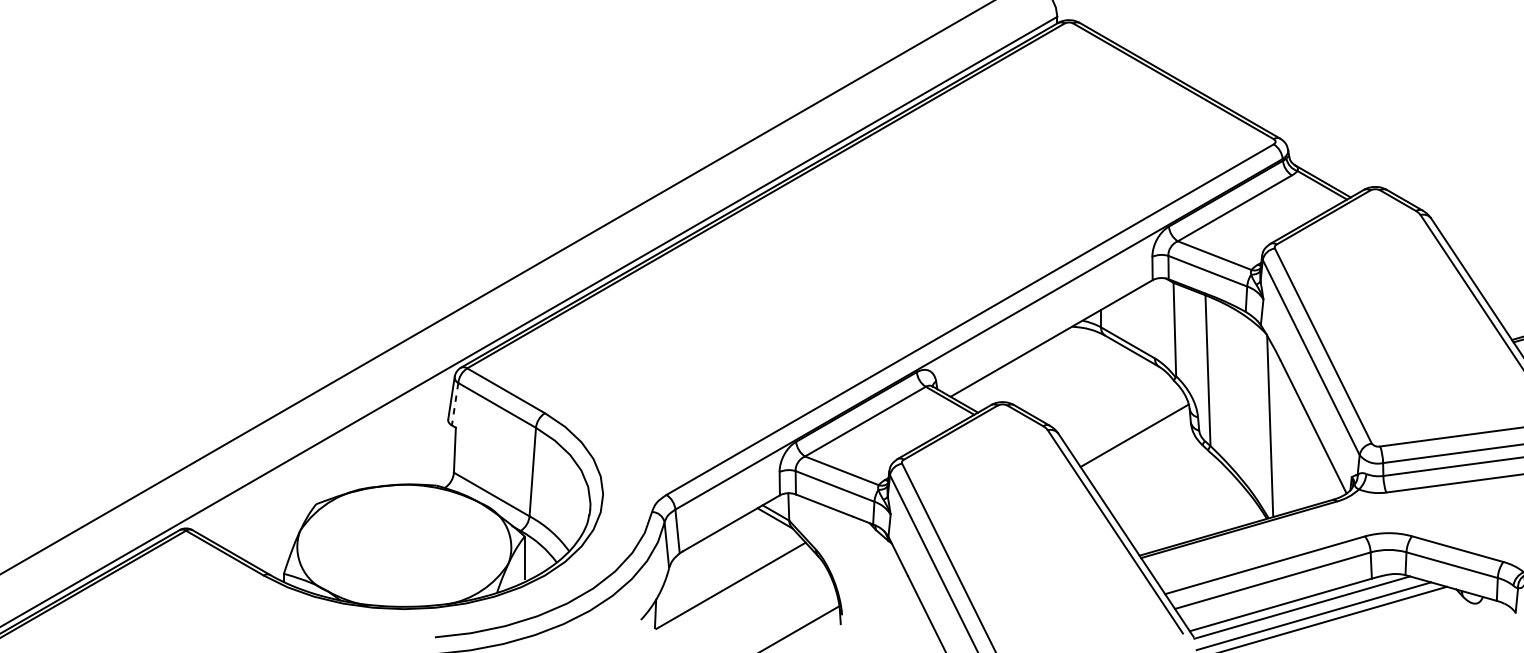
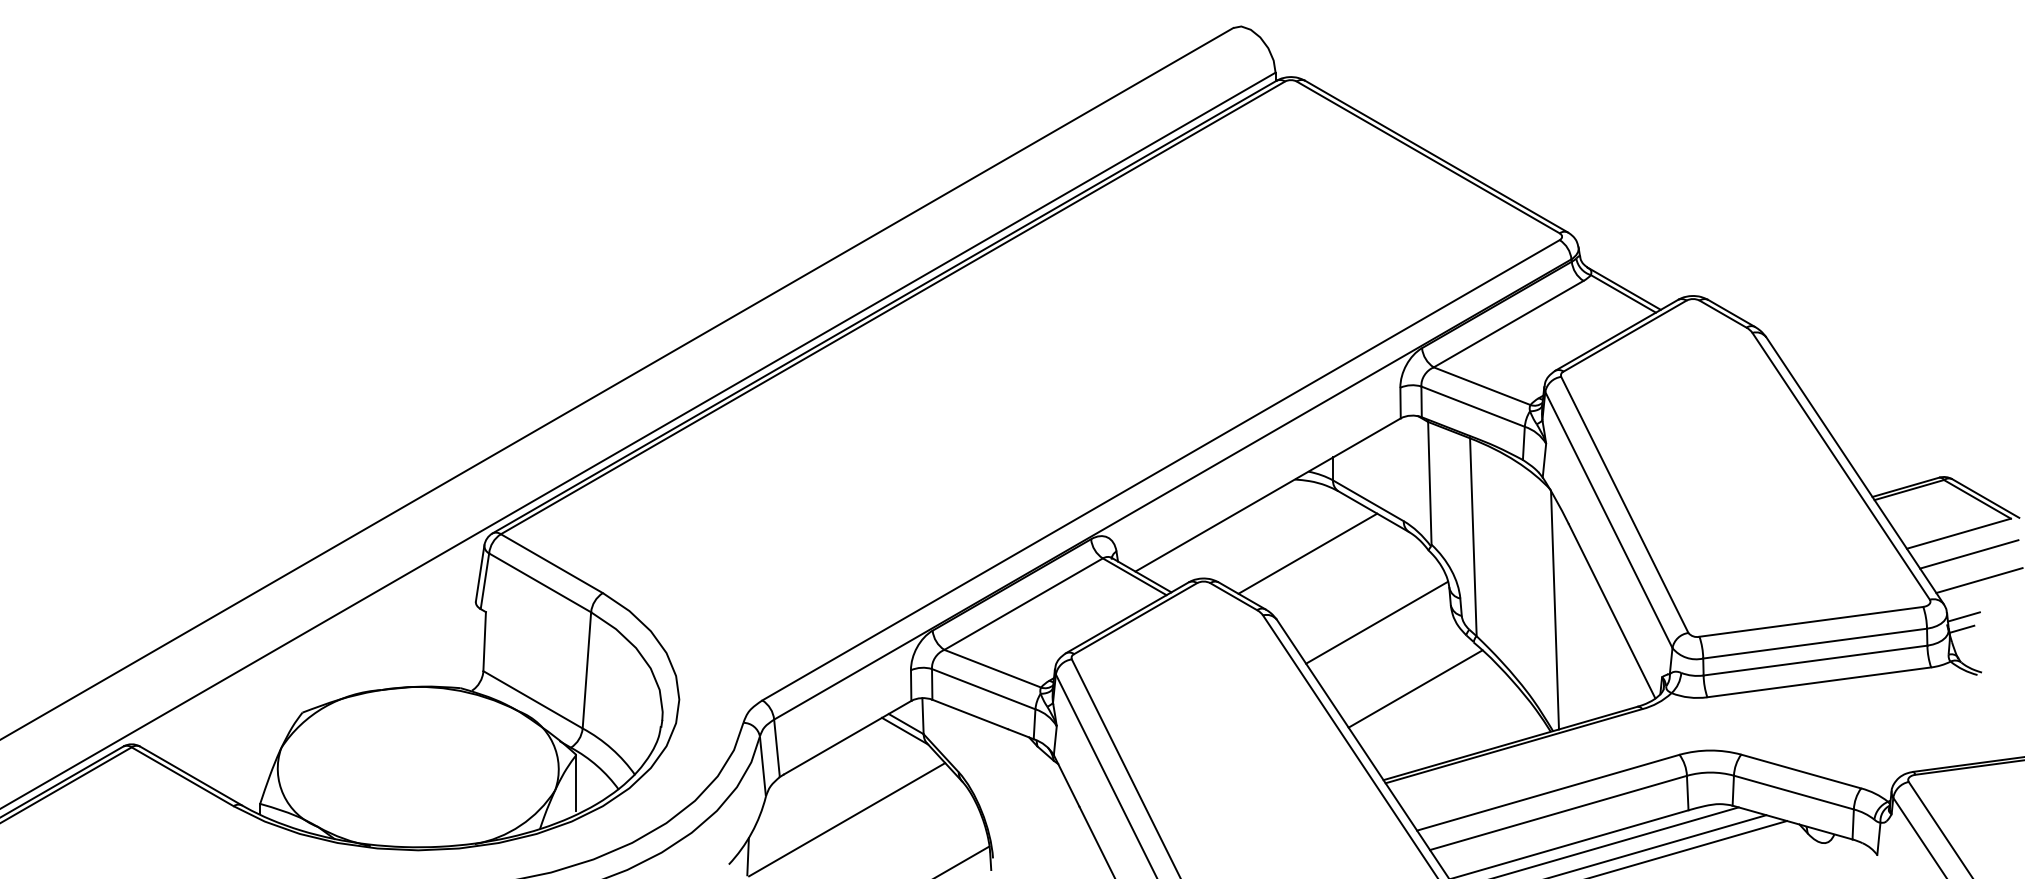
line: (1081, 383) -> (1307, 553), added
line: (454, 404) -> (484, 581), dashed -> solid
line: (1163, 485) -> (1415, 688), added

